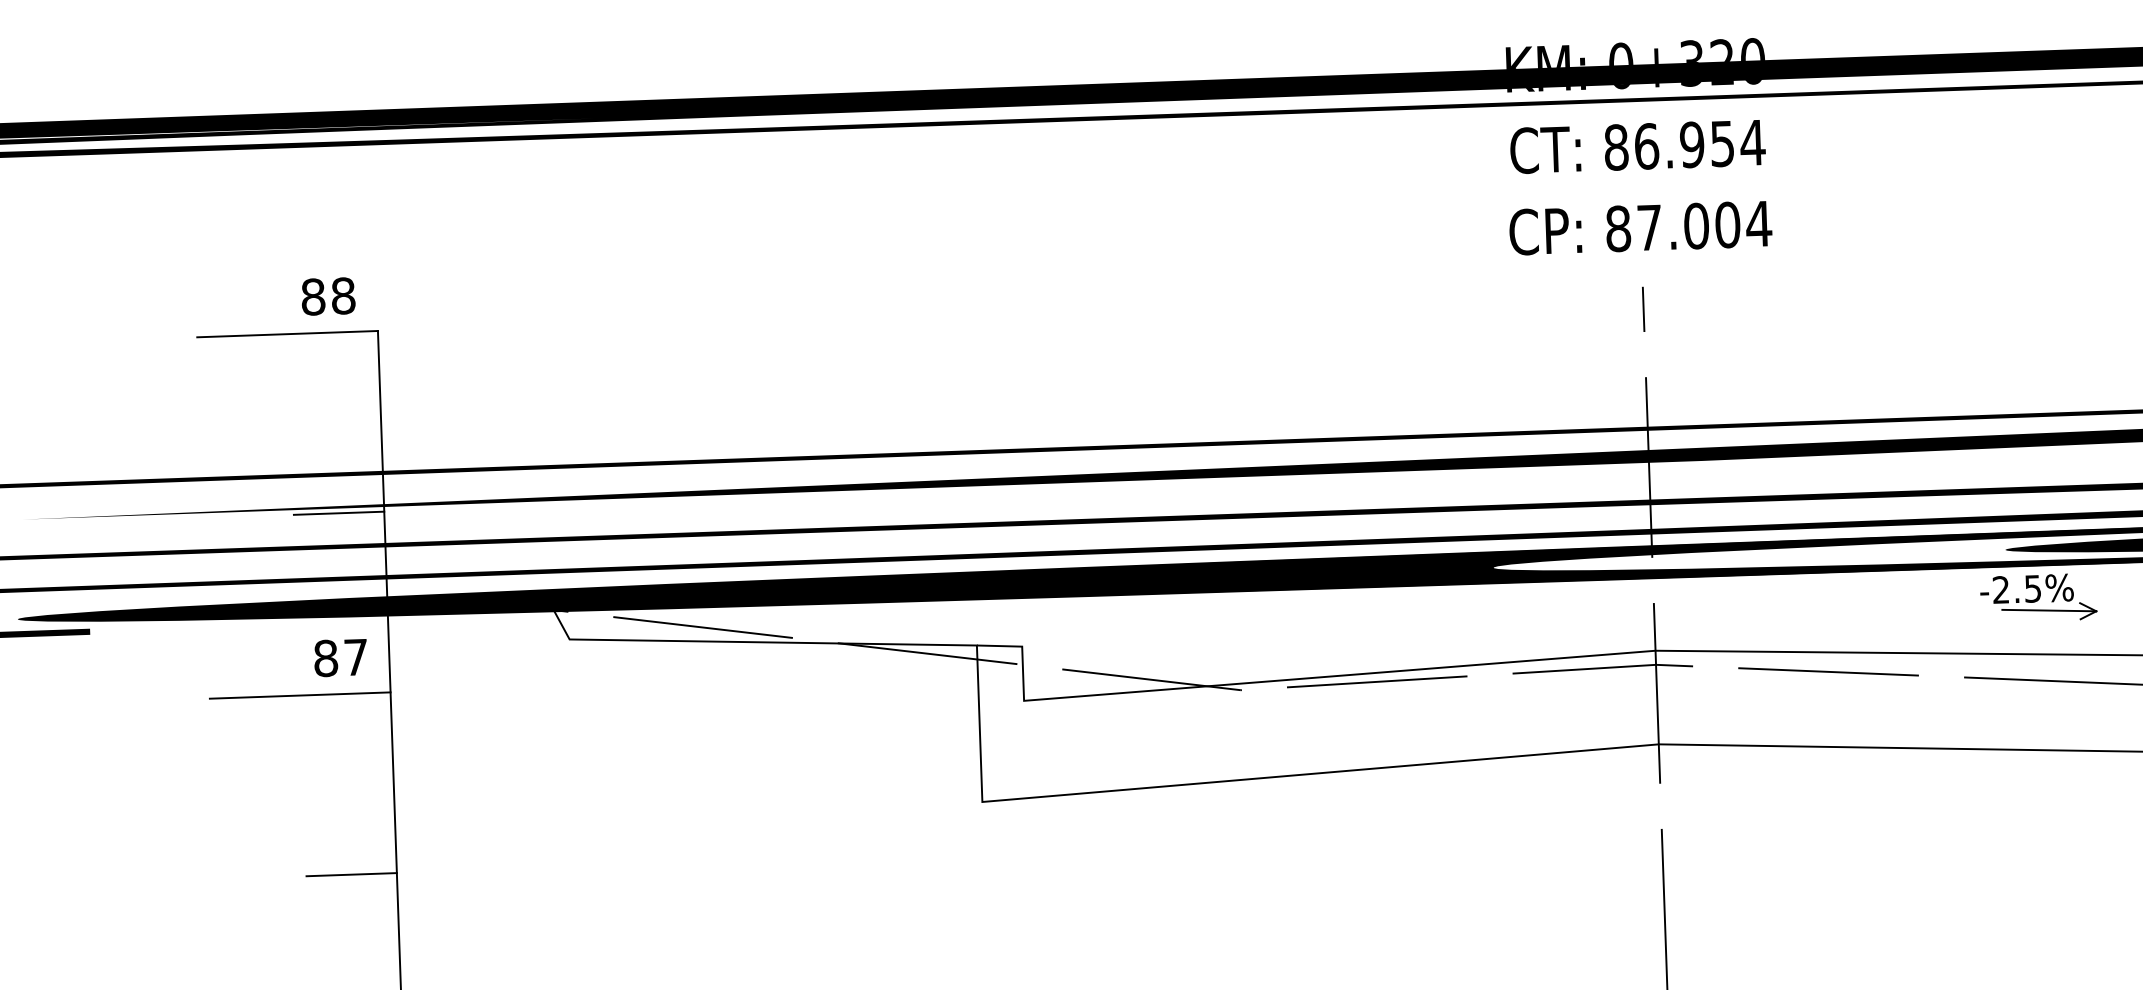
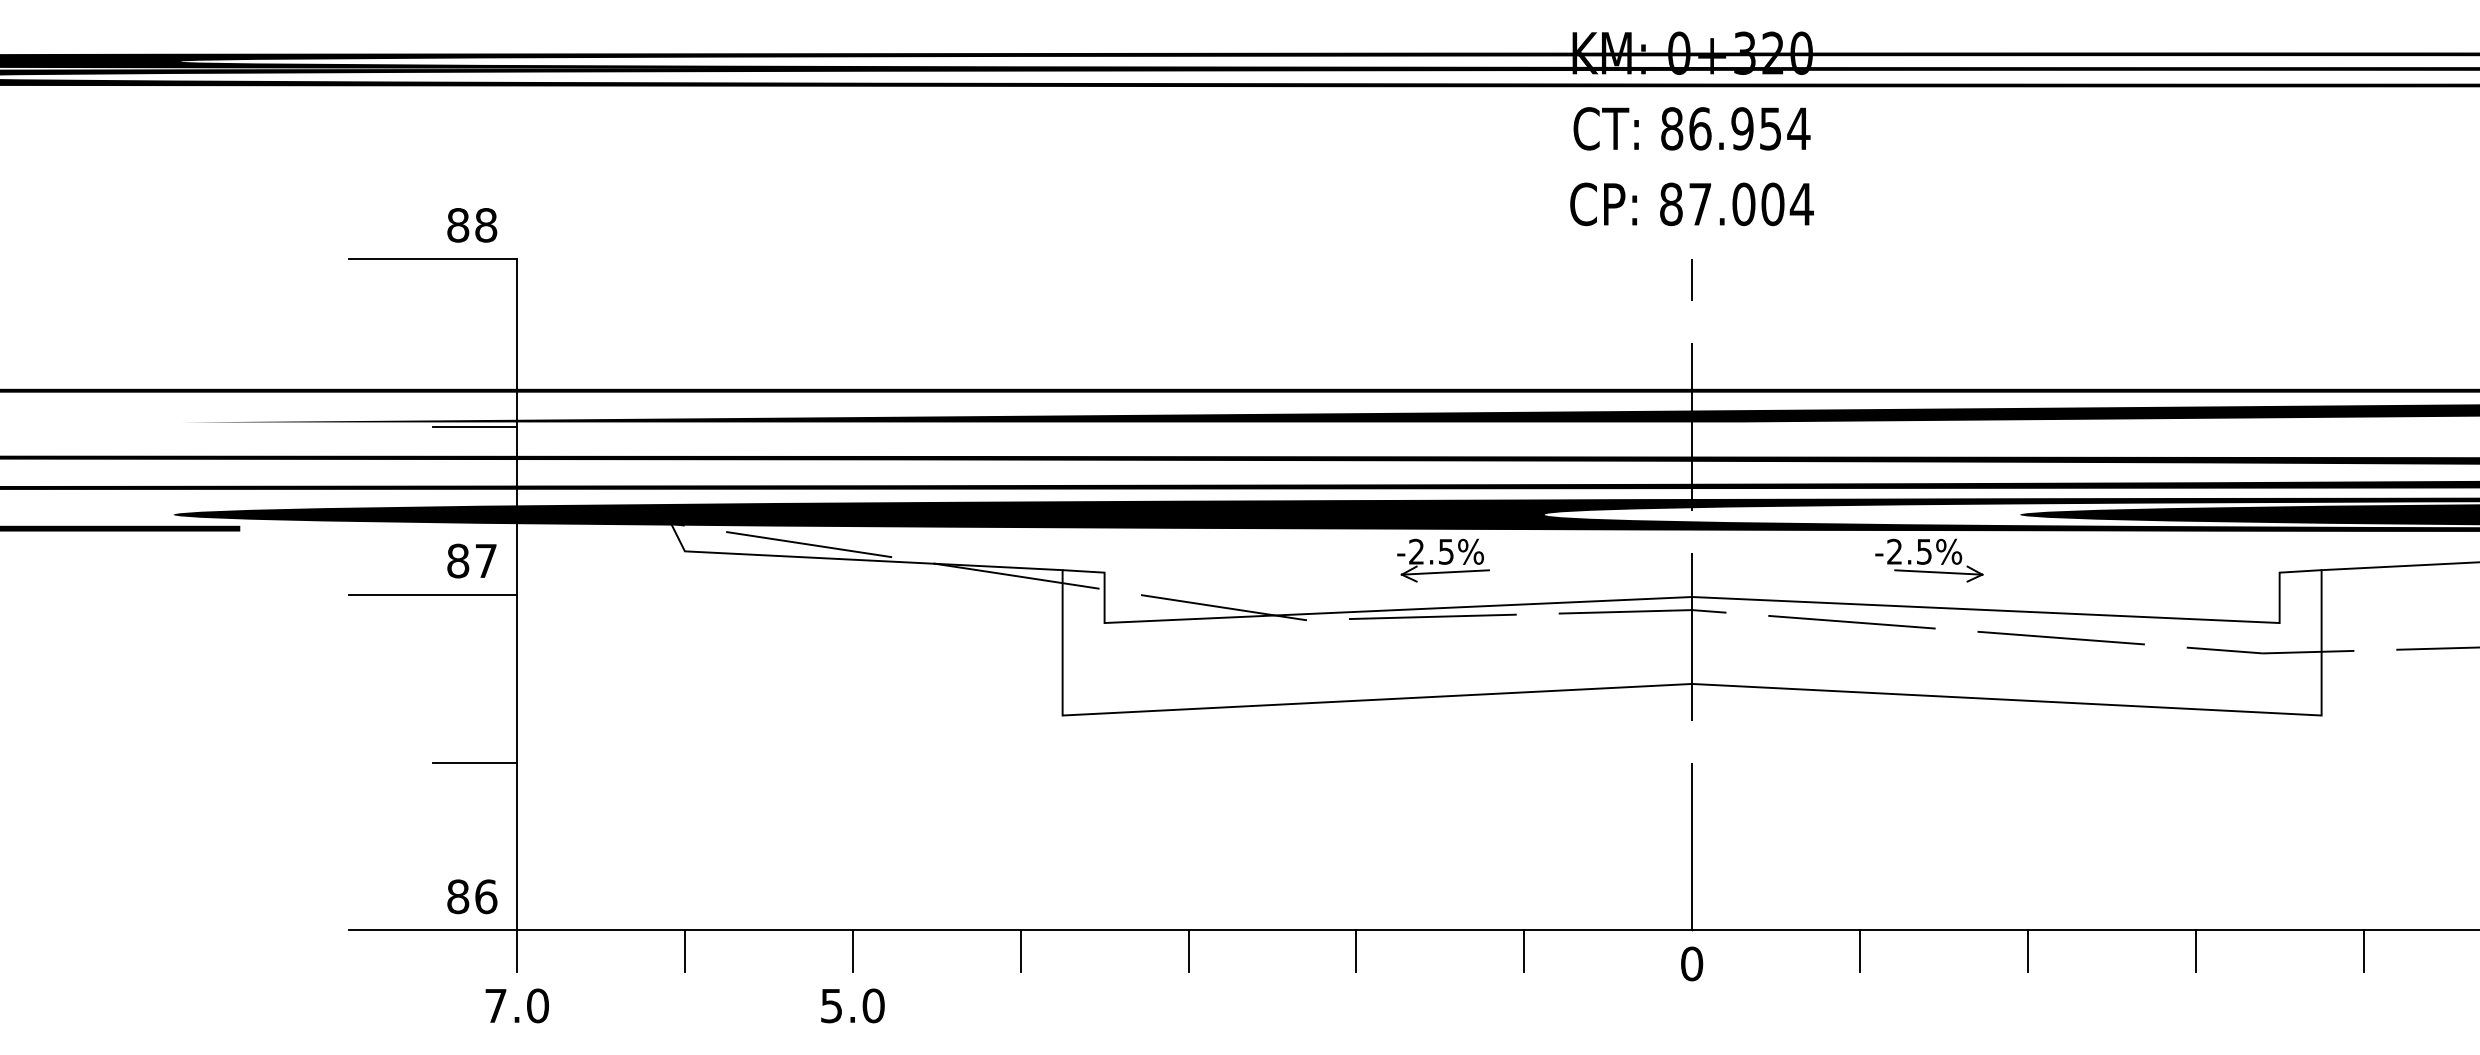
part: (2038, 598) -> (1929, 560), moved
part: (1386, 620) -> (1443, 560), added

